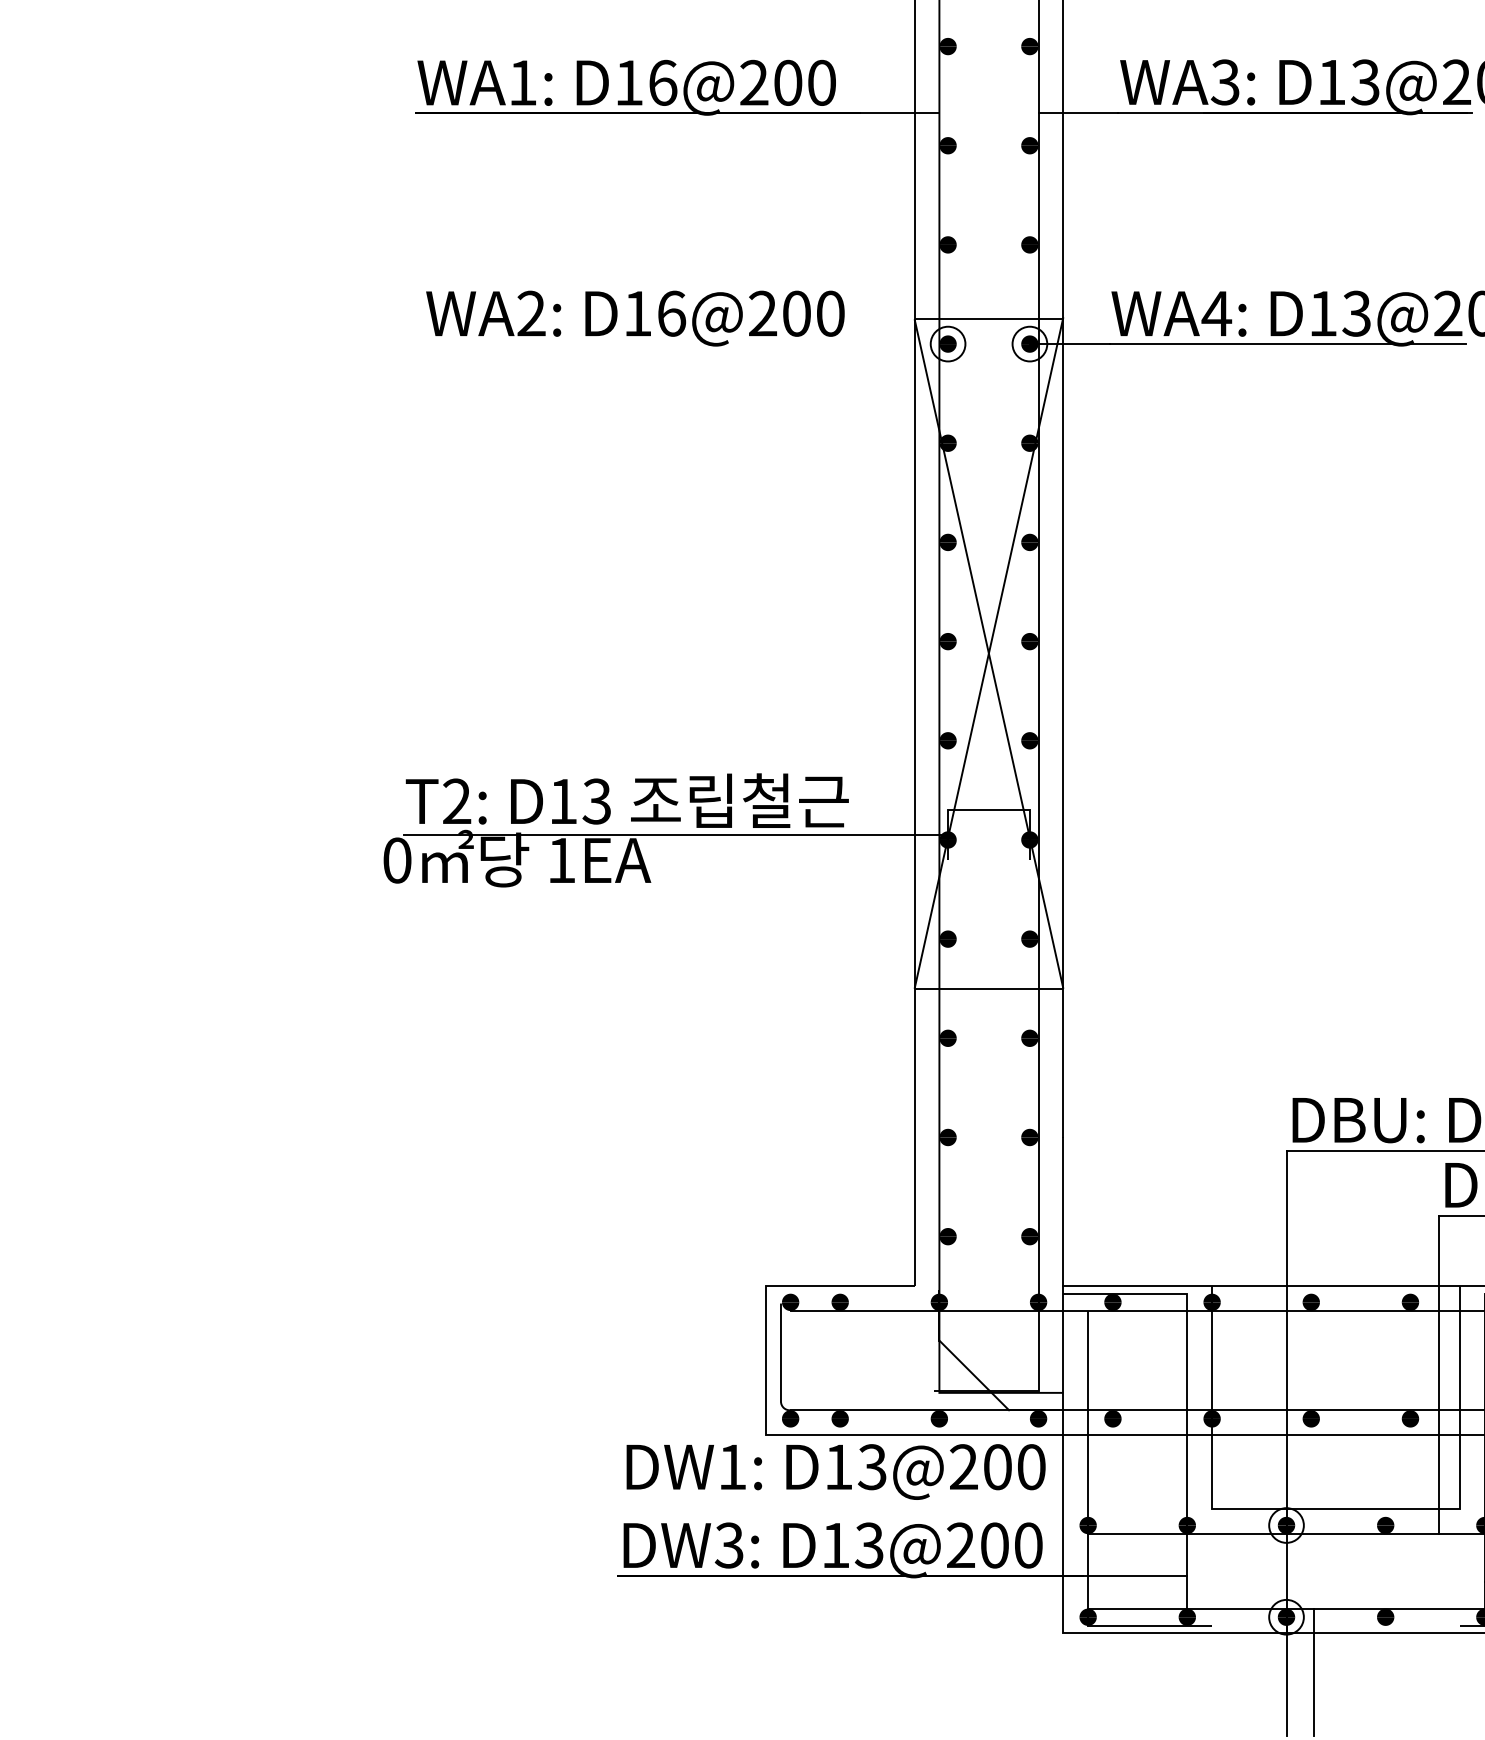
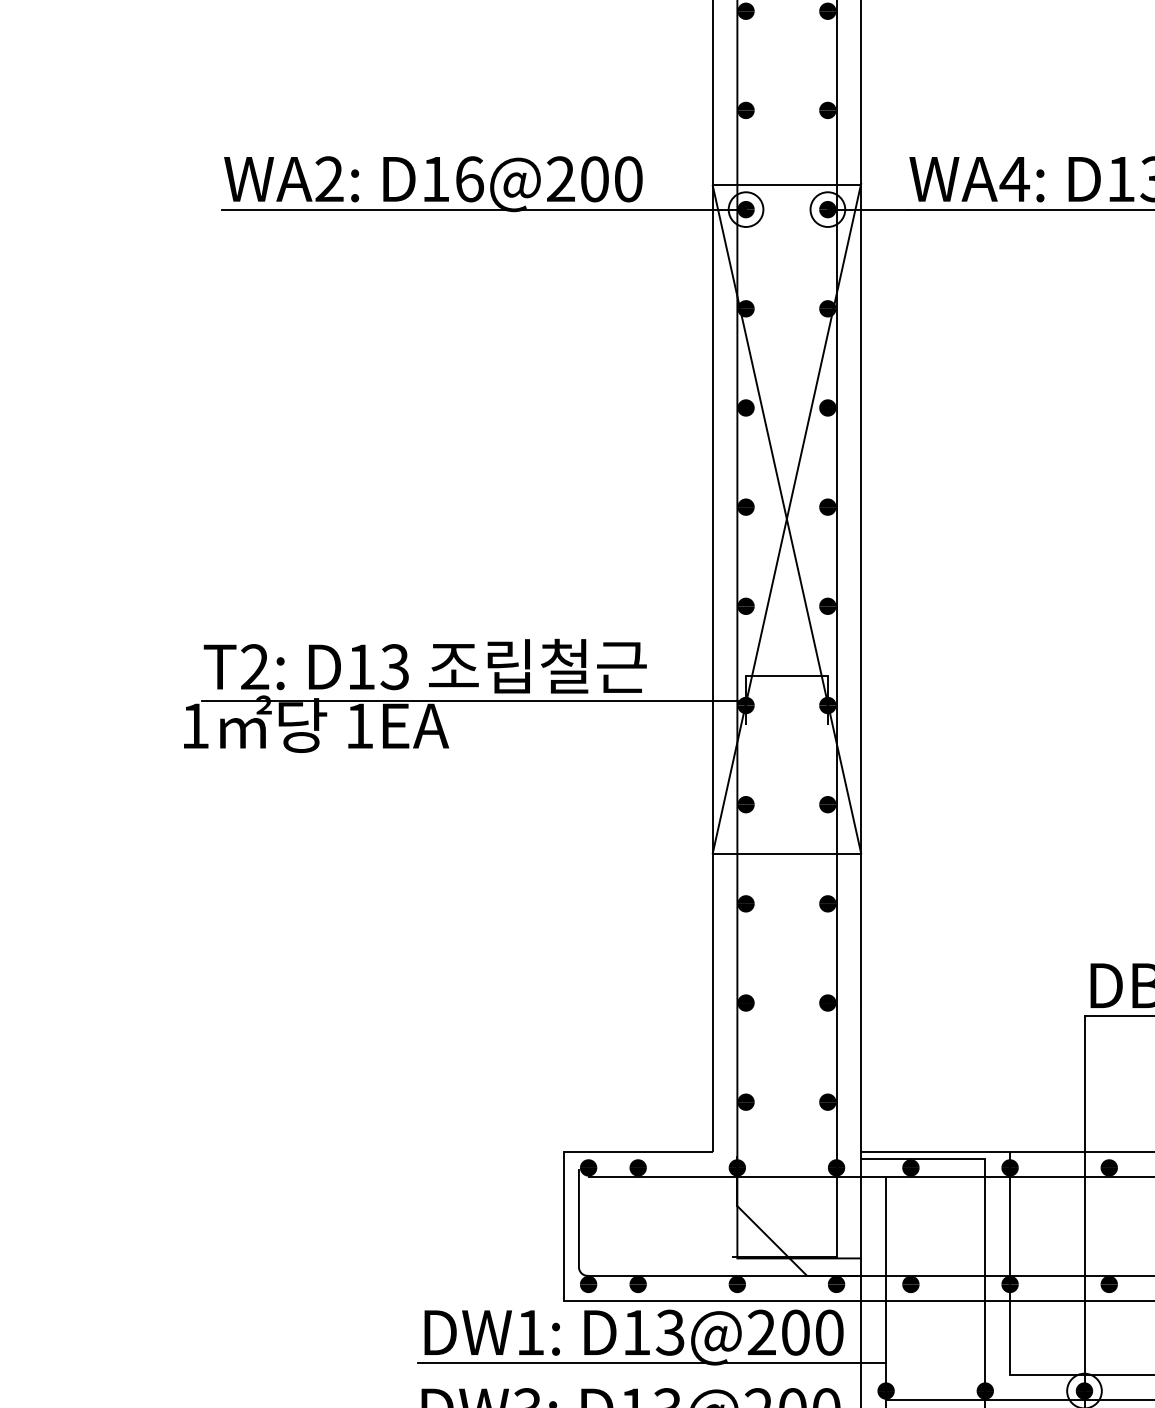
line: (686, 344) -> (484, 210), added
text: (397, 860) -> (195, 726), 0 -> 1
line: (854, 1497) -> (652, 1363), added

